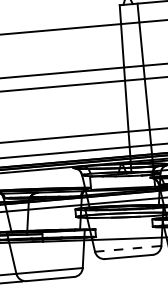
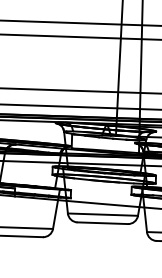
line: (128, 248) -> (103, 214), dashed -> solid

